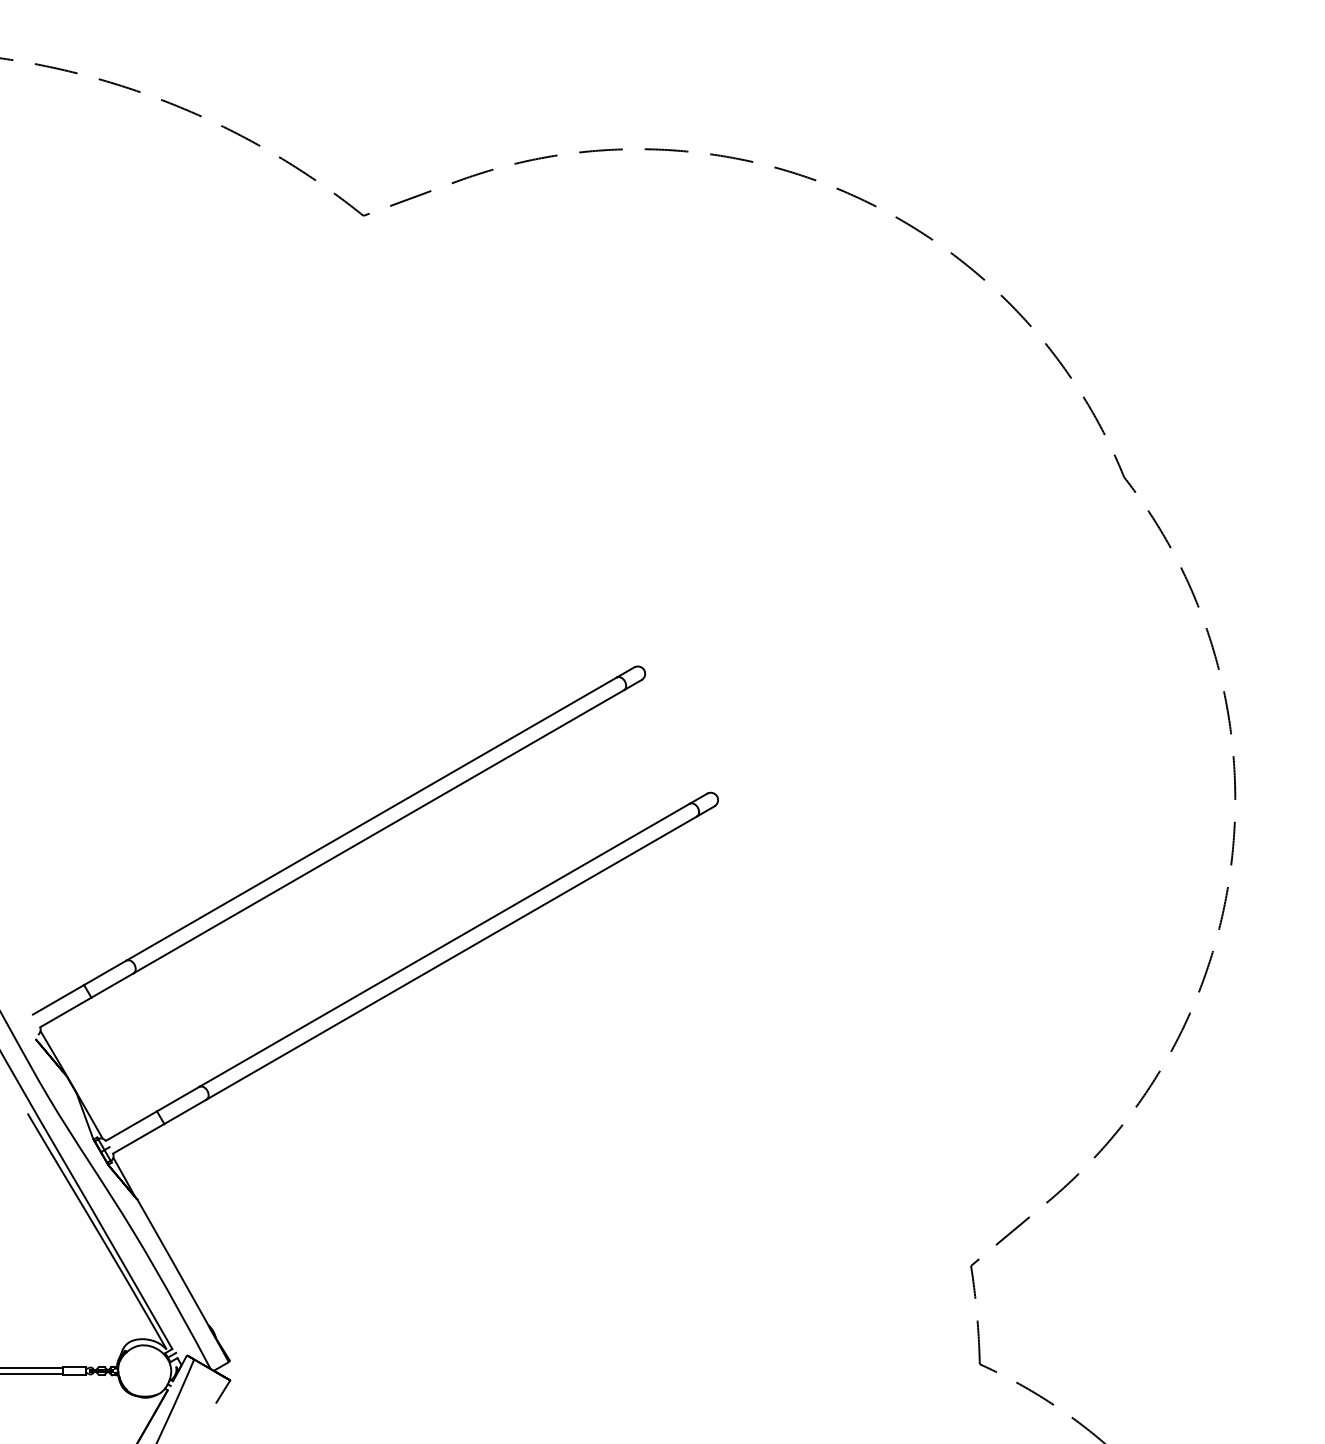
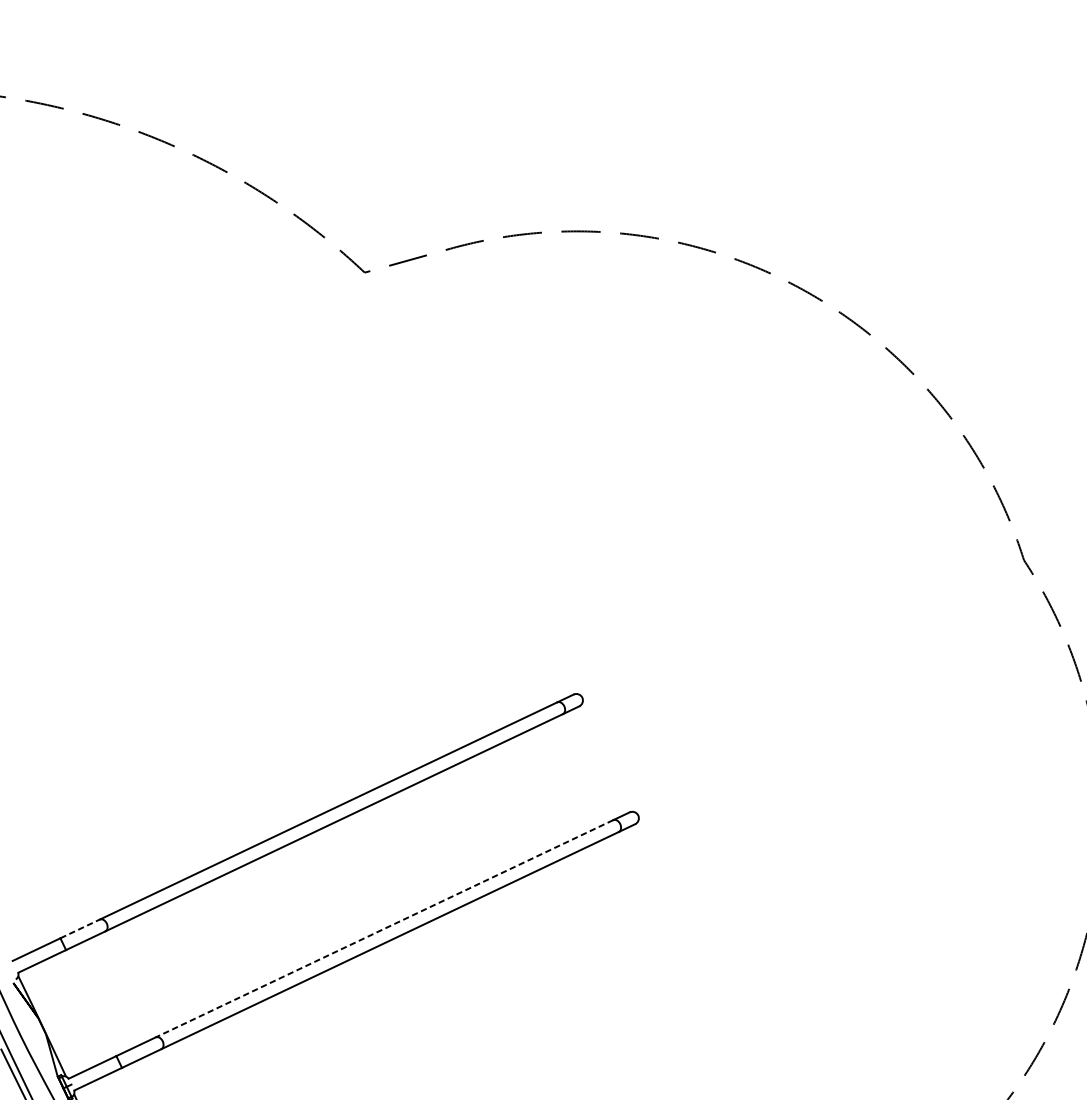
line: (444, 945) -> (384, 928), solid -> dashed
line: (105, 972) -> (80, 928), solid -> dashed

